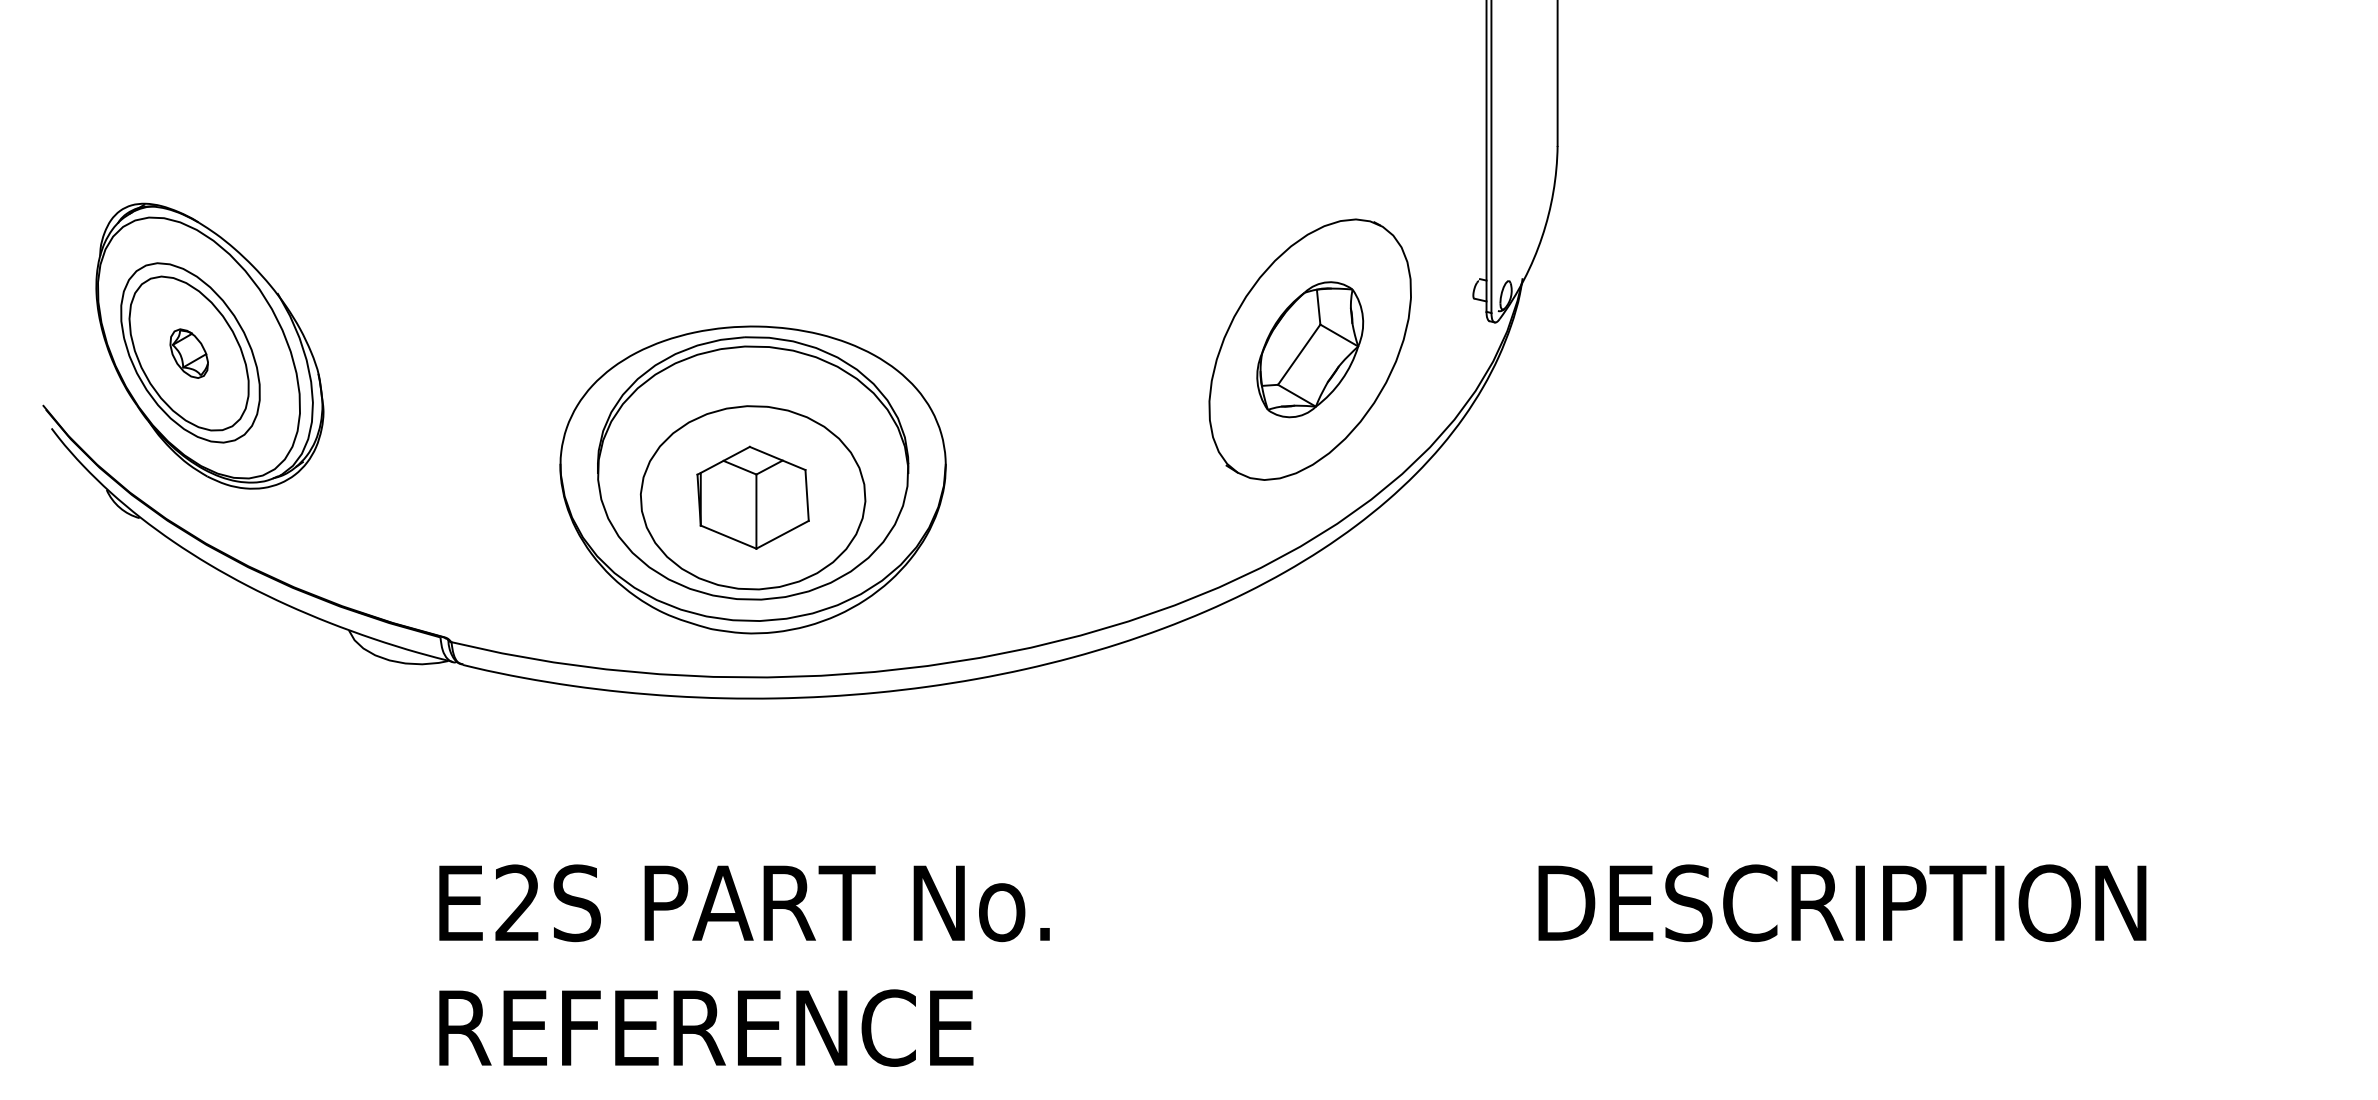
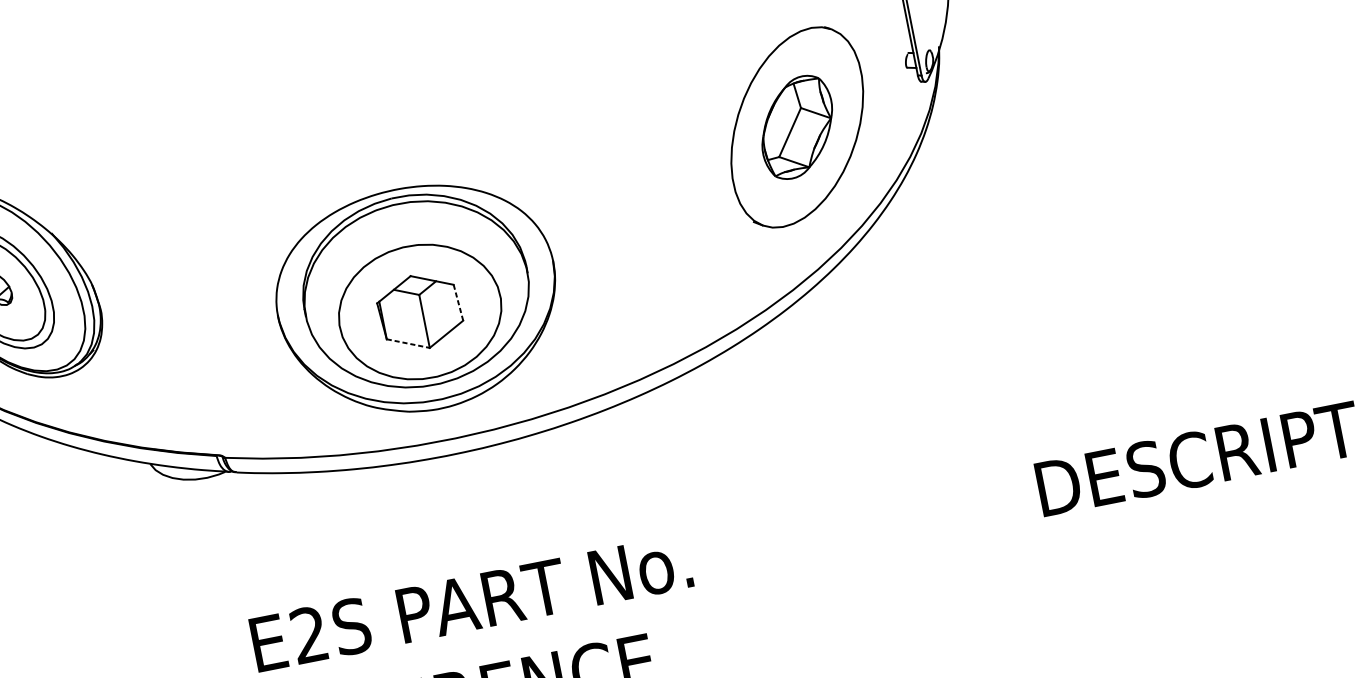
line: (807, 495) -> (458, 302), solid -> dashed
line: (729, 537) -> (408, 343), solid -> dashed

